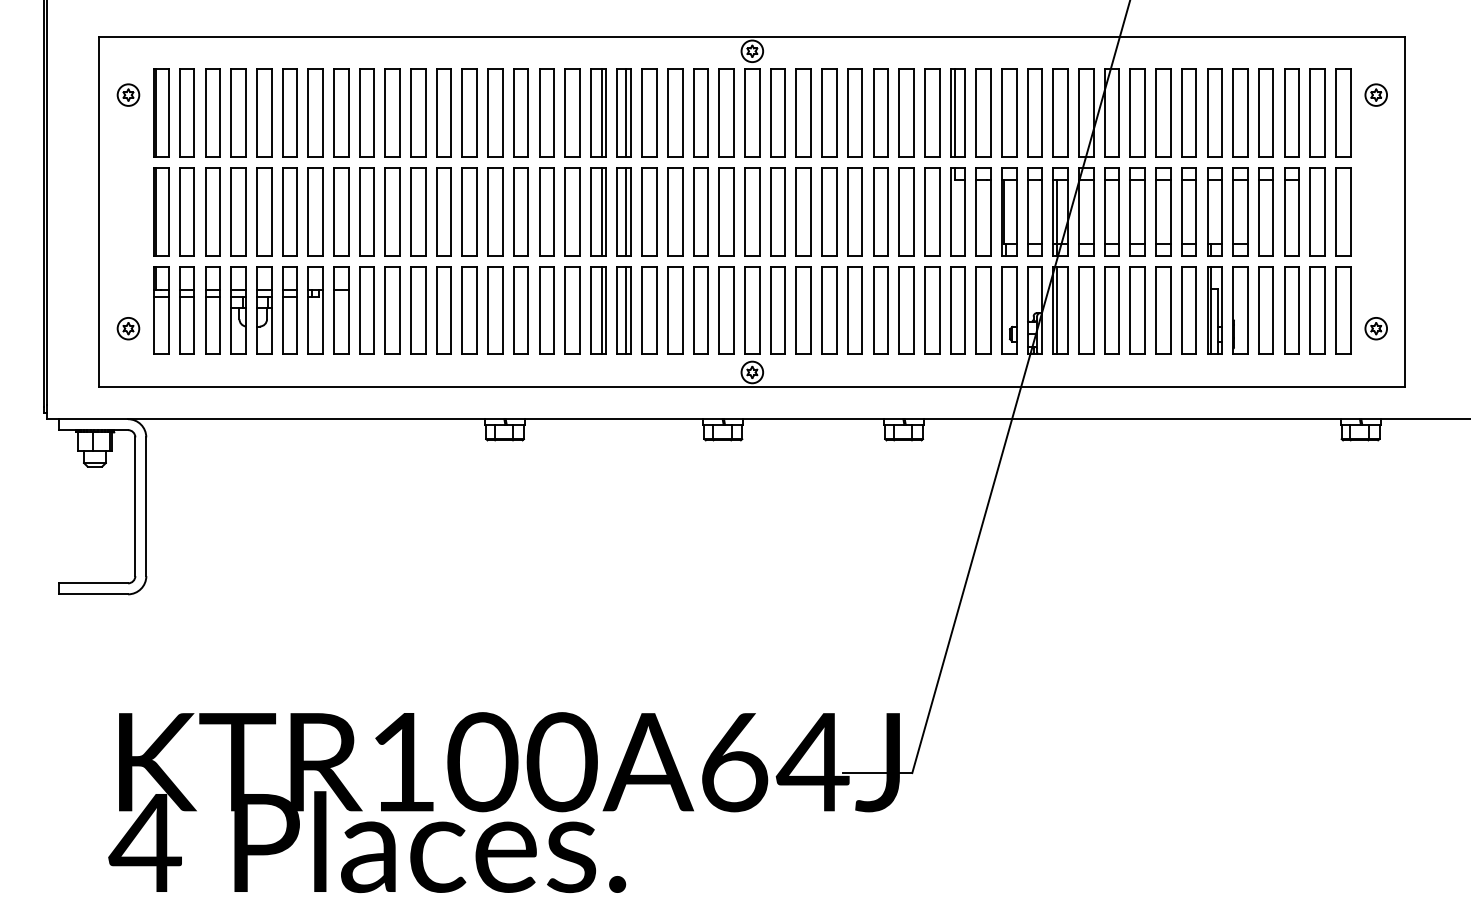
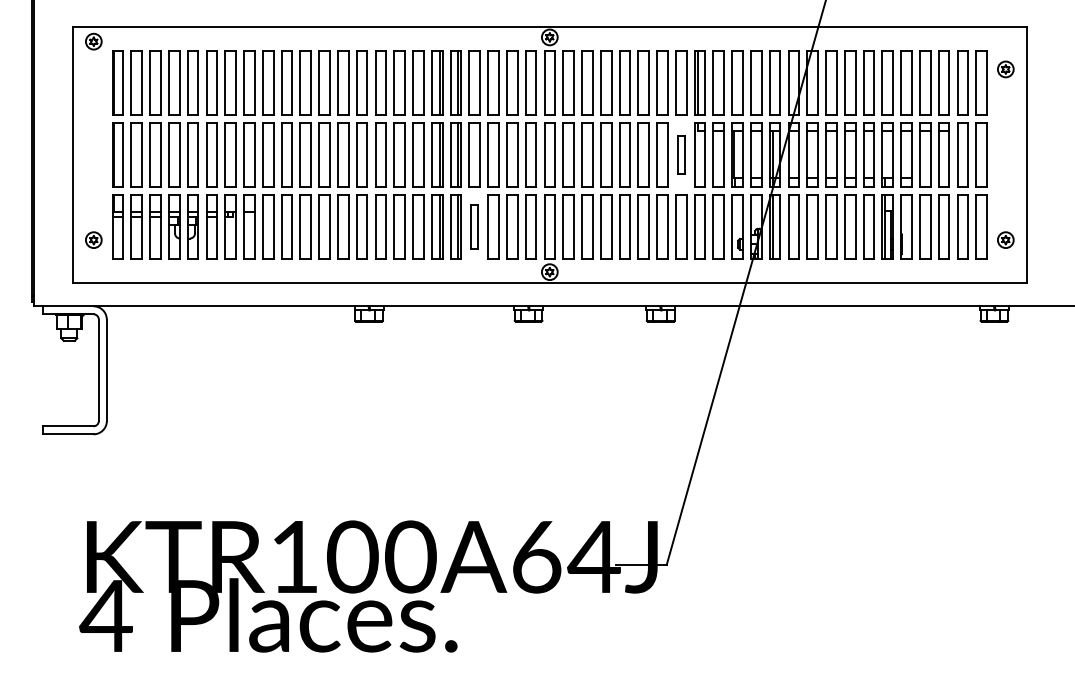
part: (128, 94) -> (93, 41), moved
part: (932, 211) -> (681, 154), size x0.6
part: (649, 310) -> (474, 226), size x0.7

